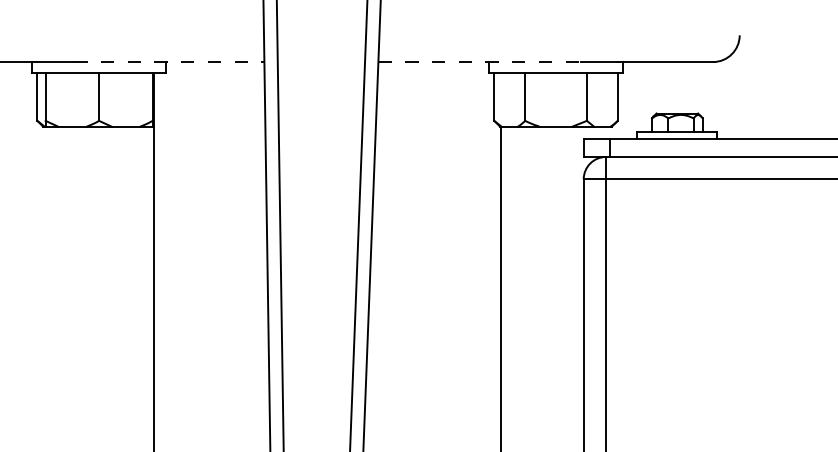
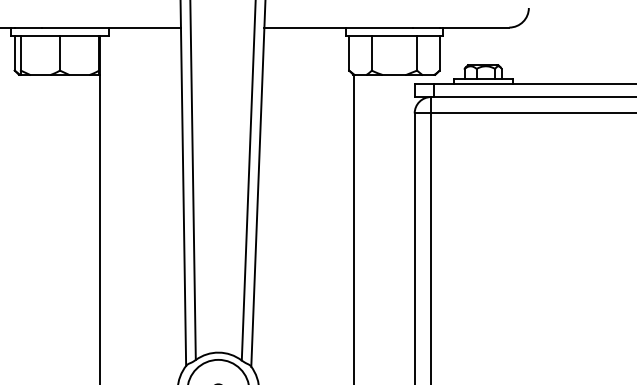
line: (169, 61) -> (111, 27), dashed -> solid
line: (480, 61) -> (339, 27), dashed -> solid

